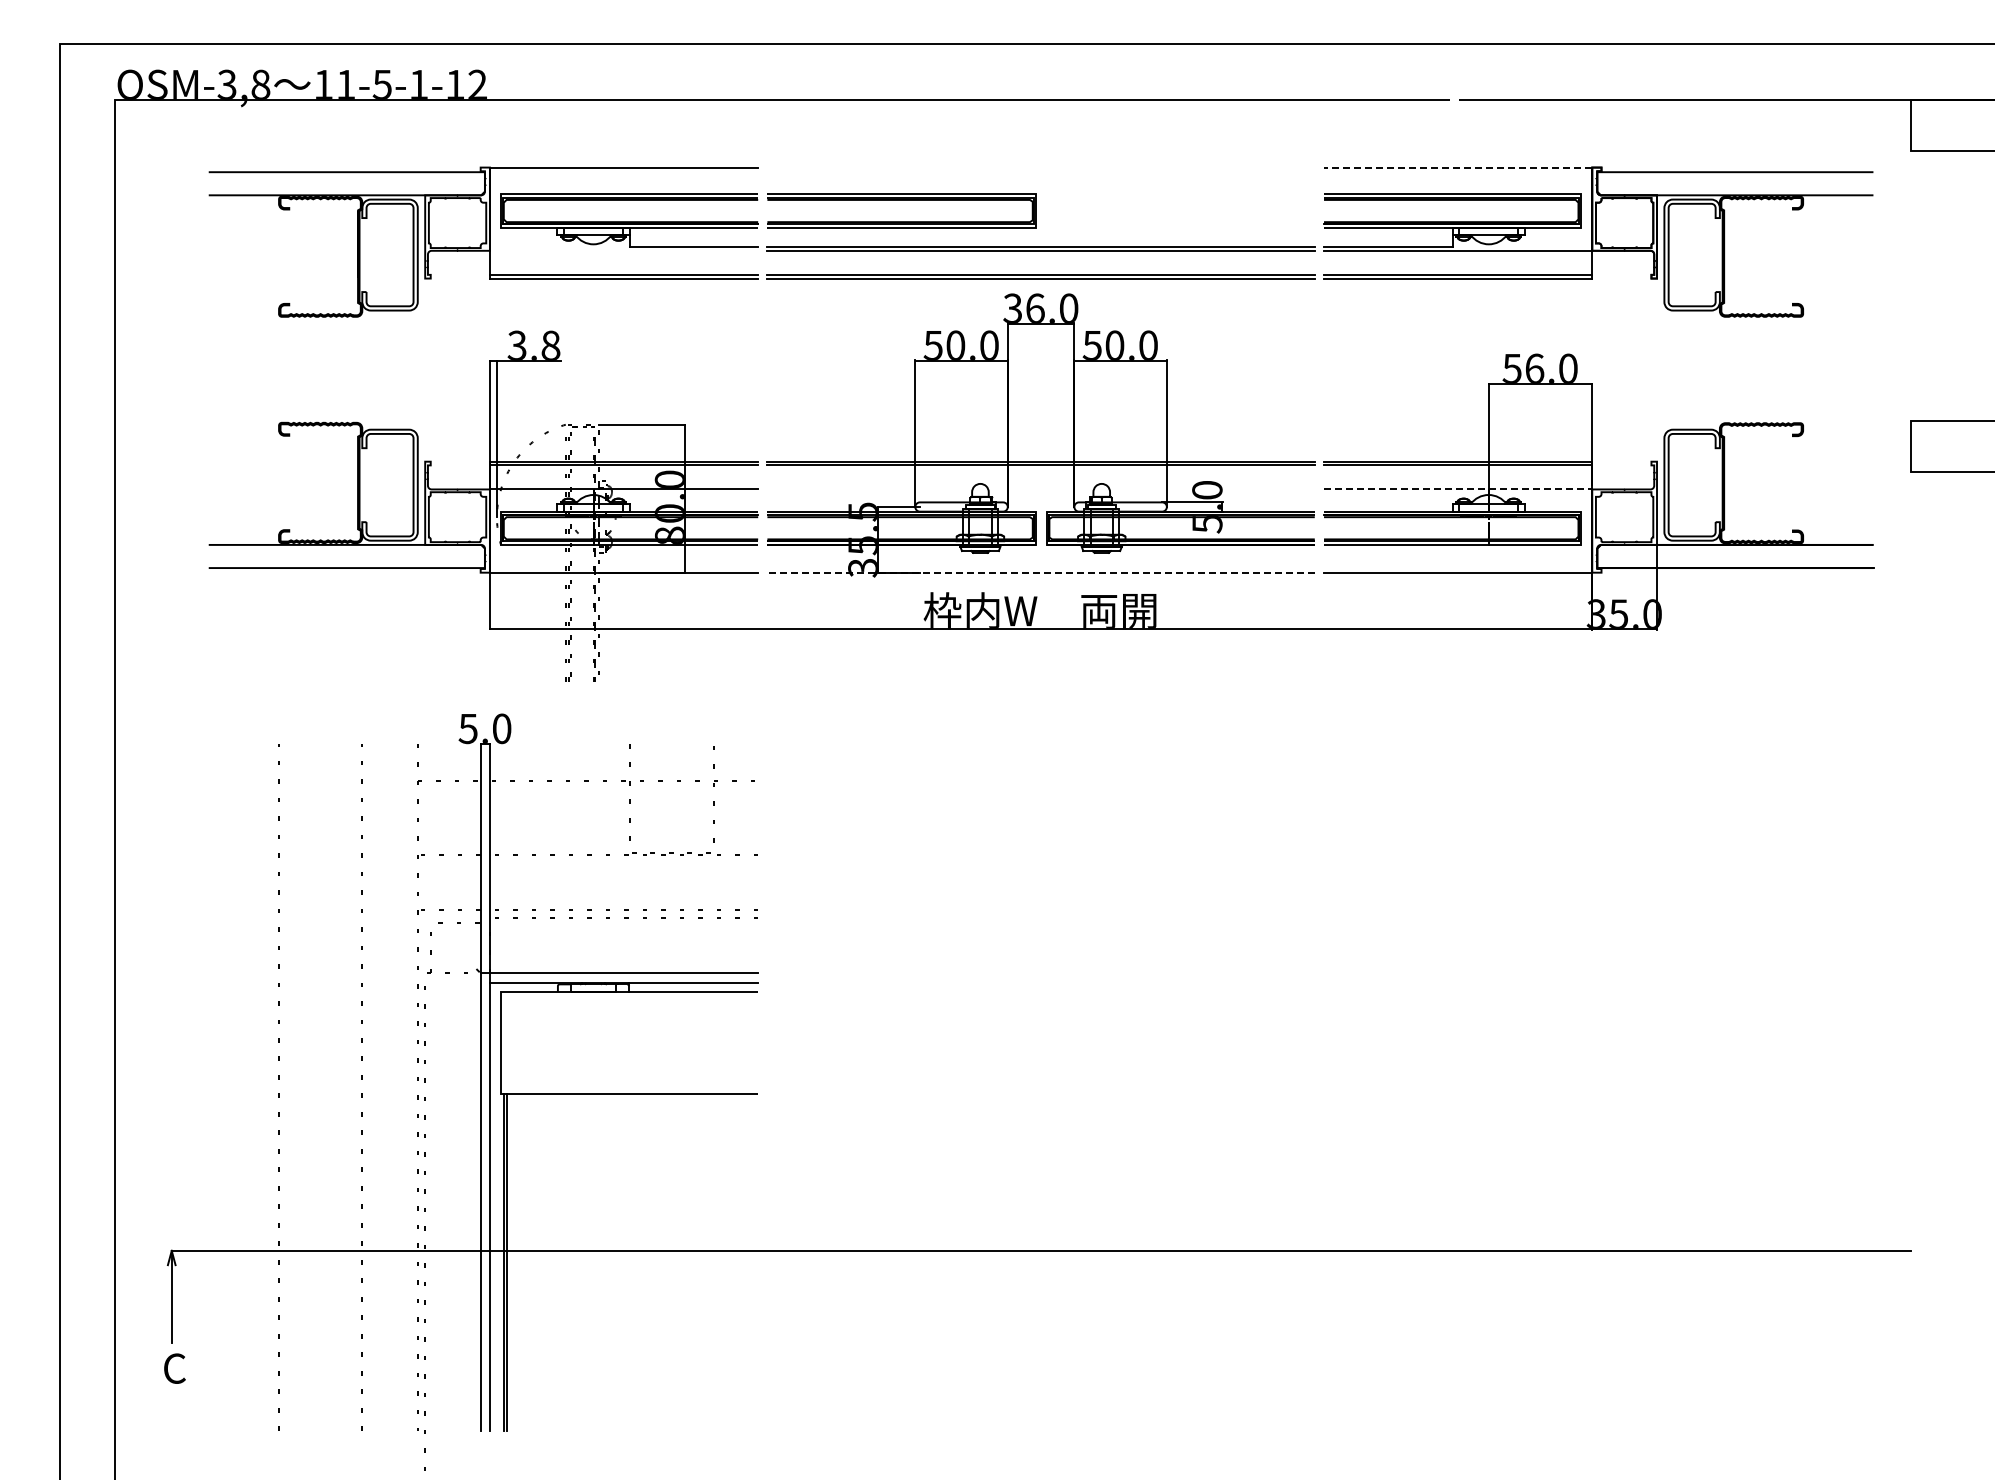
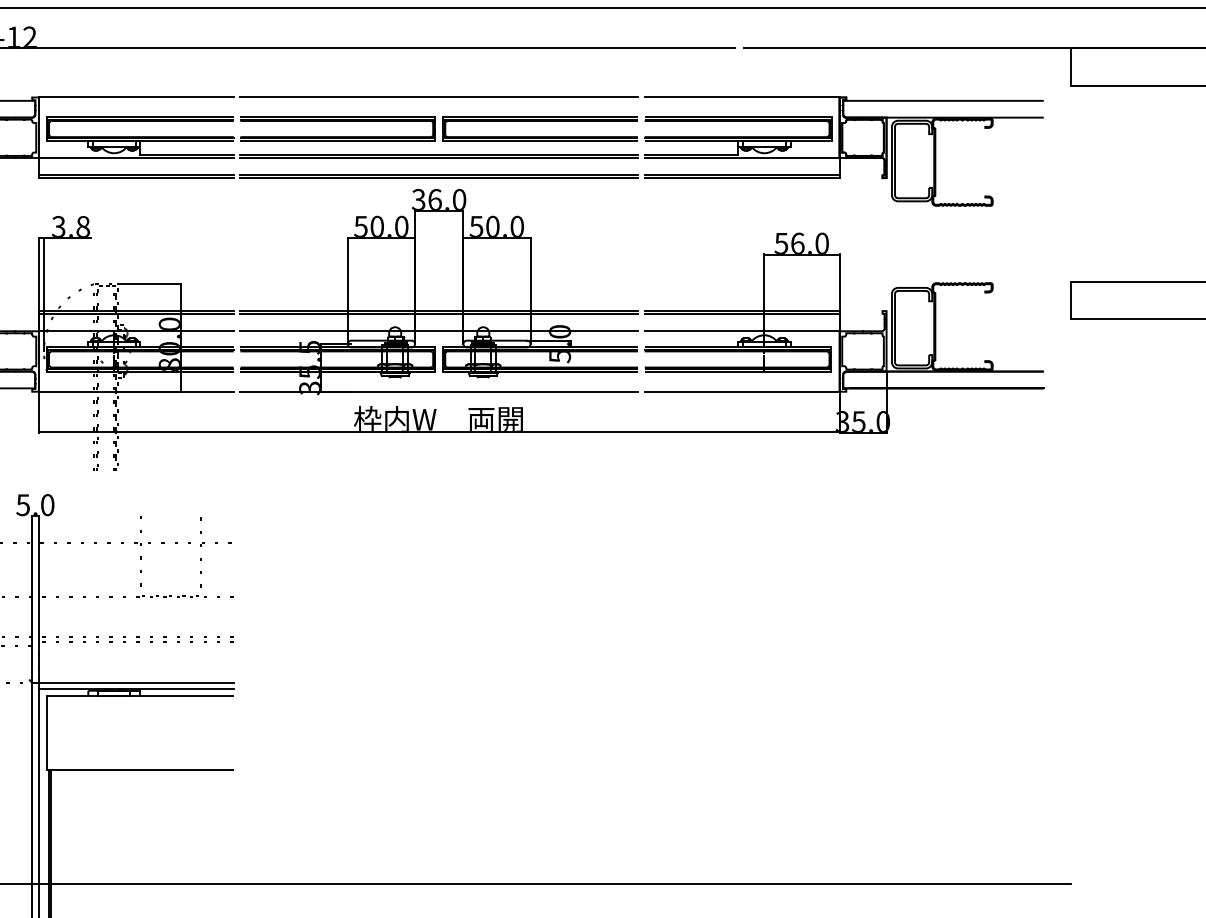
line: (1040, 167) -> (438, 97), added
line: (1457, 167) -> (741, 97), dashed -> solid
part: (1180, 200) -> (540, 121), added
line: (623, 250) -> (135, 157), added
line: (1040, 489) -> (438, 331), added
line: (1458, 489) -> (742, 331), dashed -> solid
line: (1041, 572) -> (439, 391), dashed -> solid

